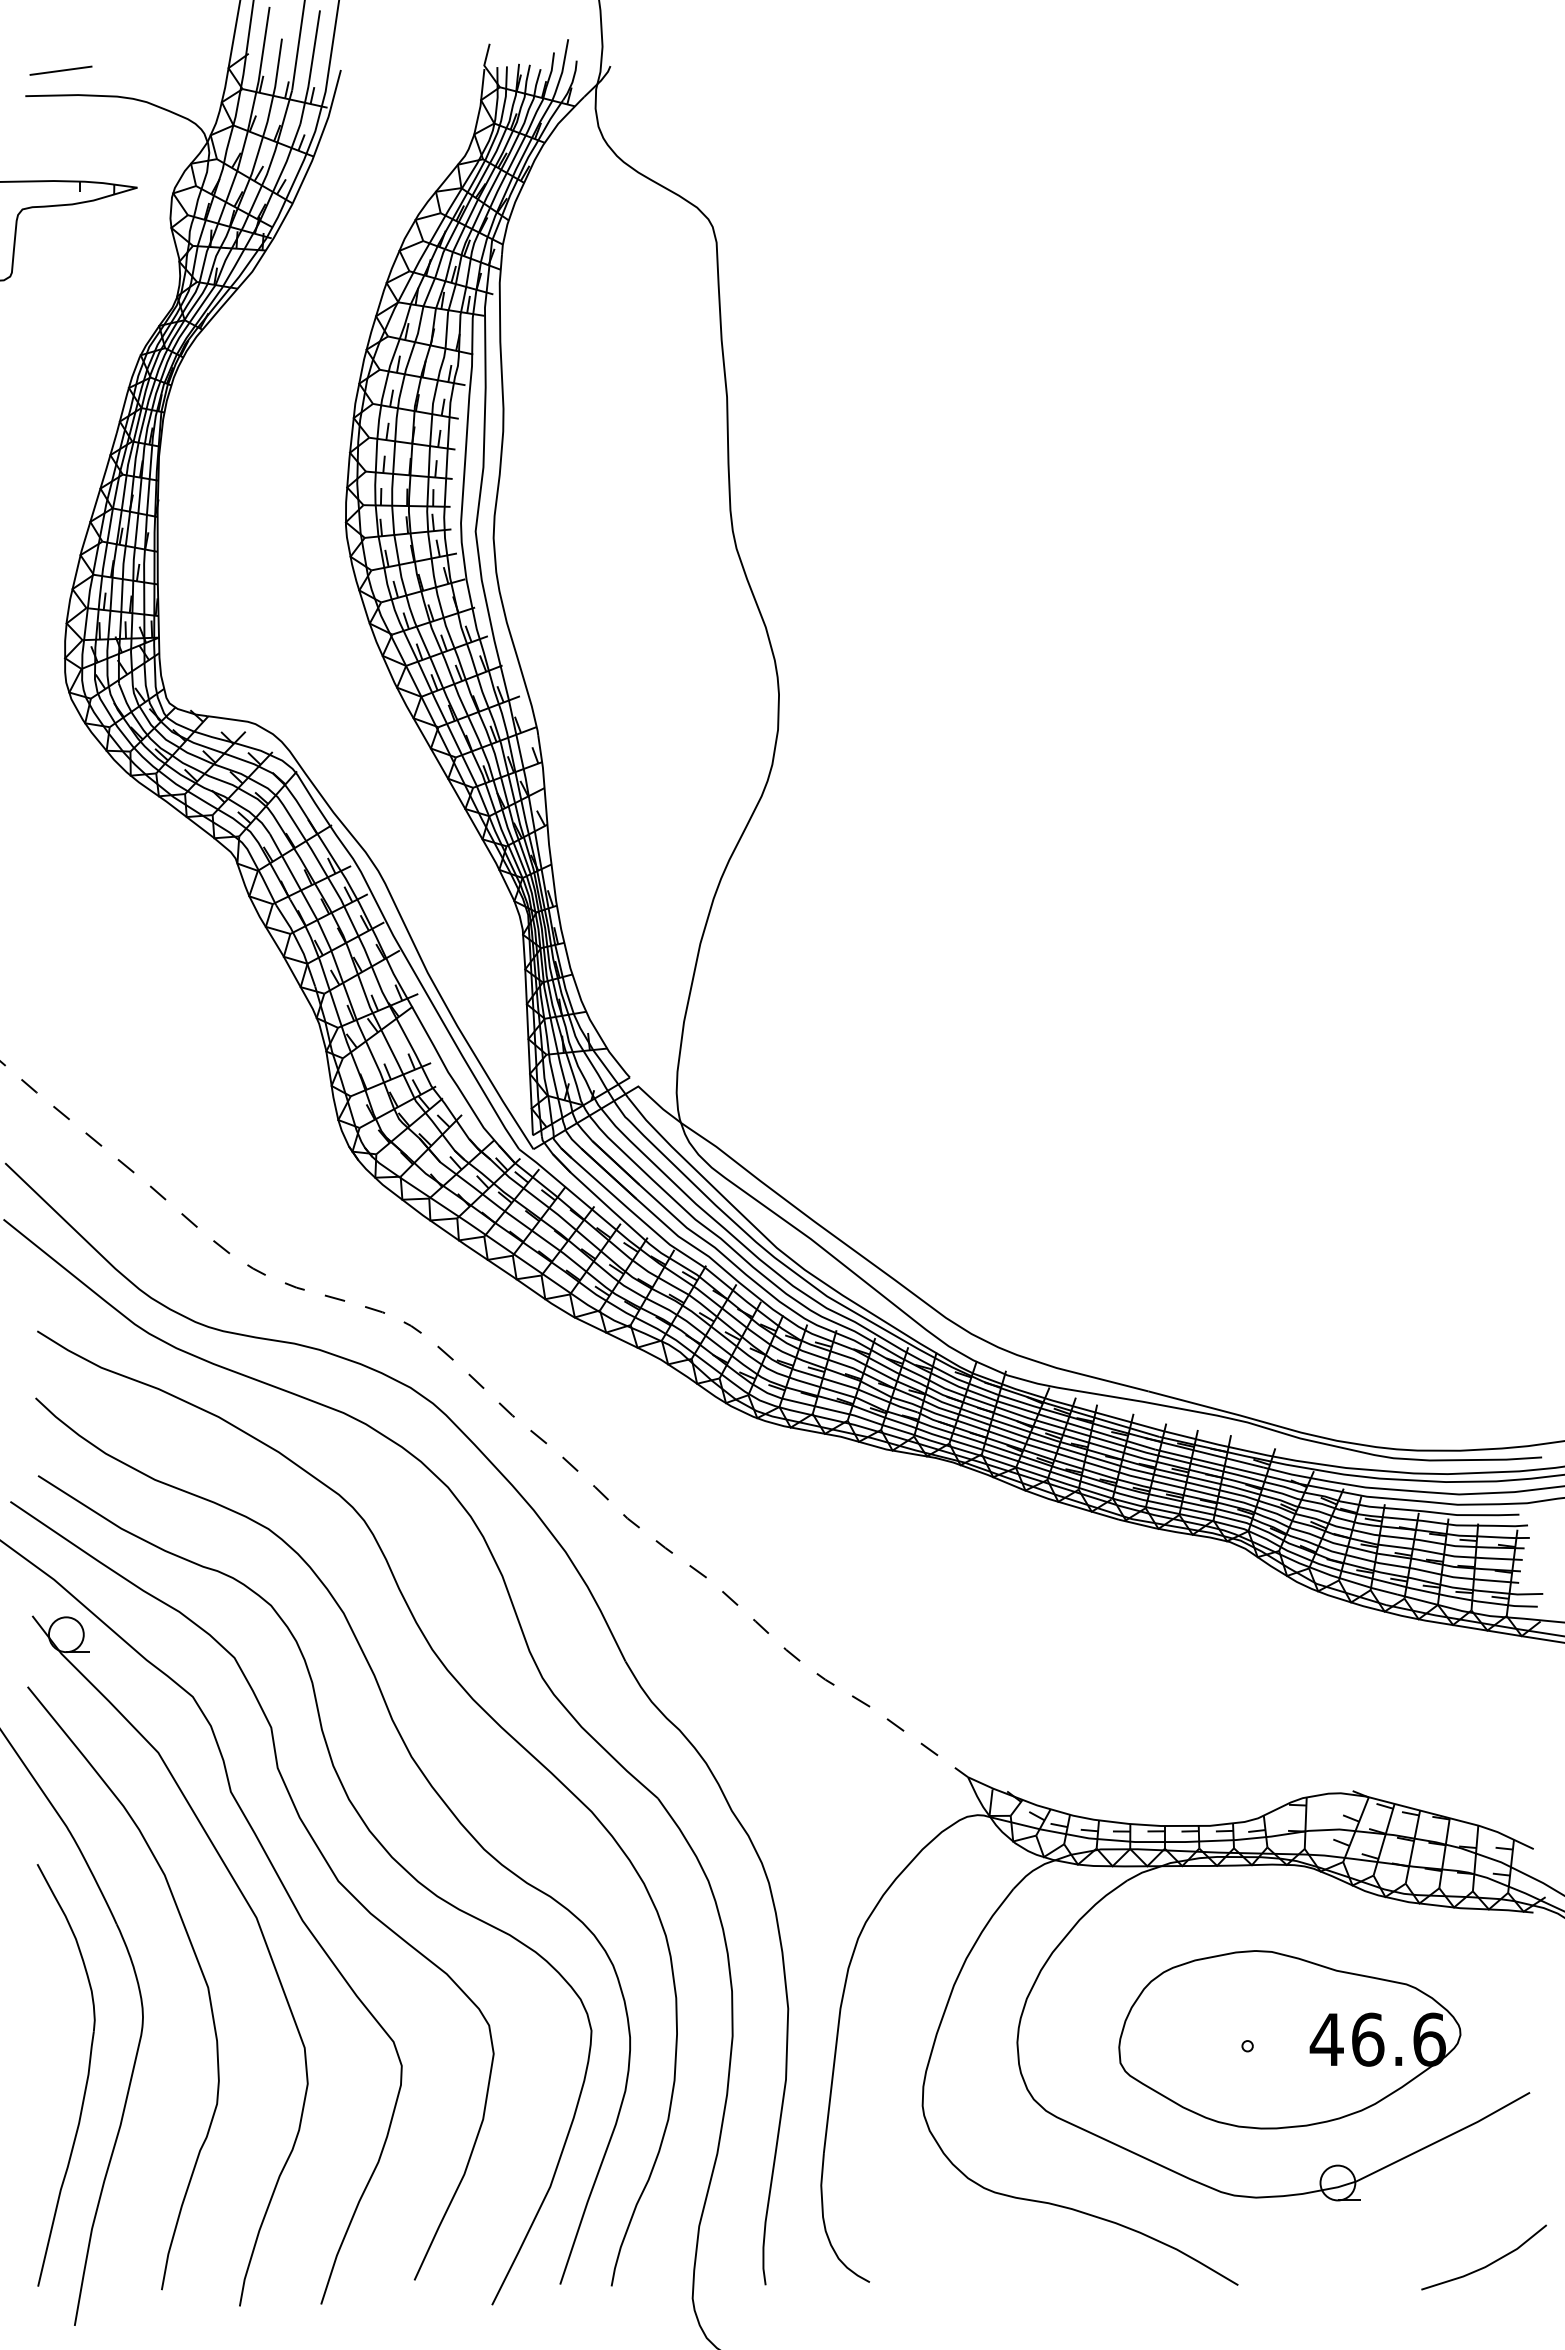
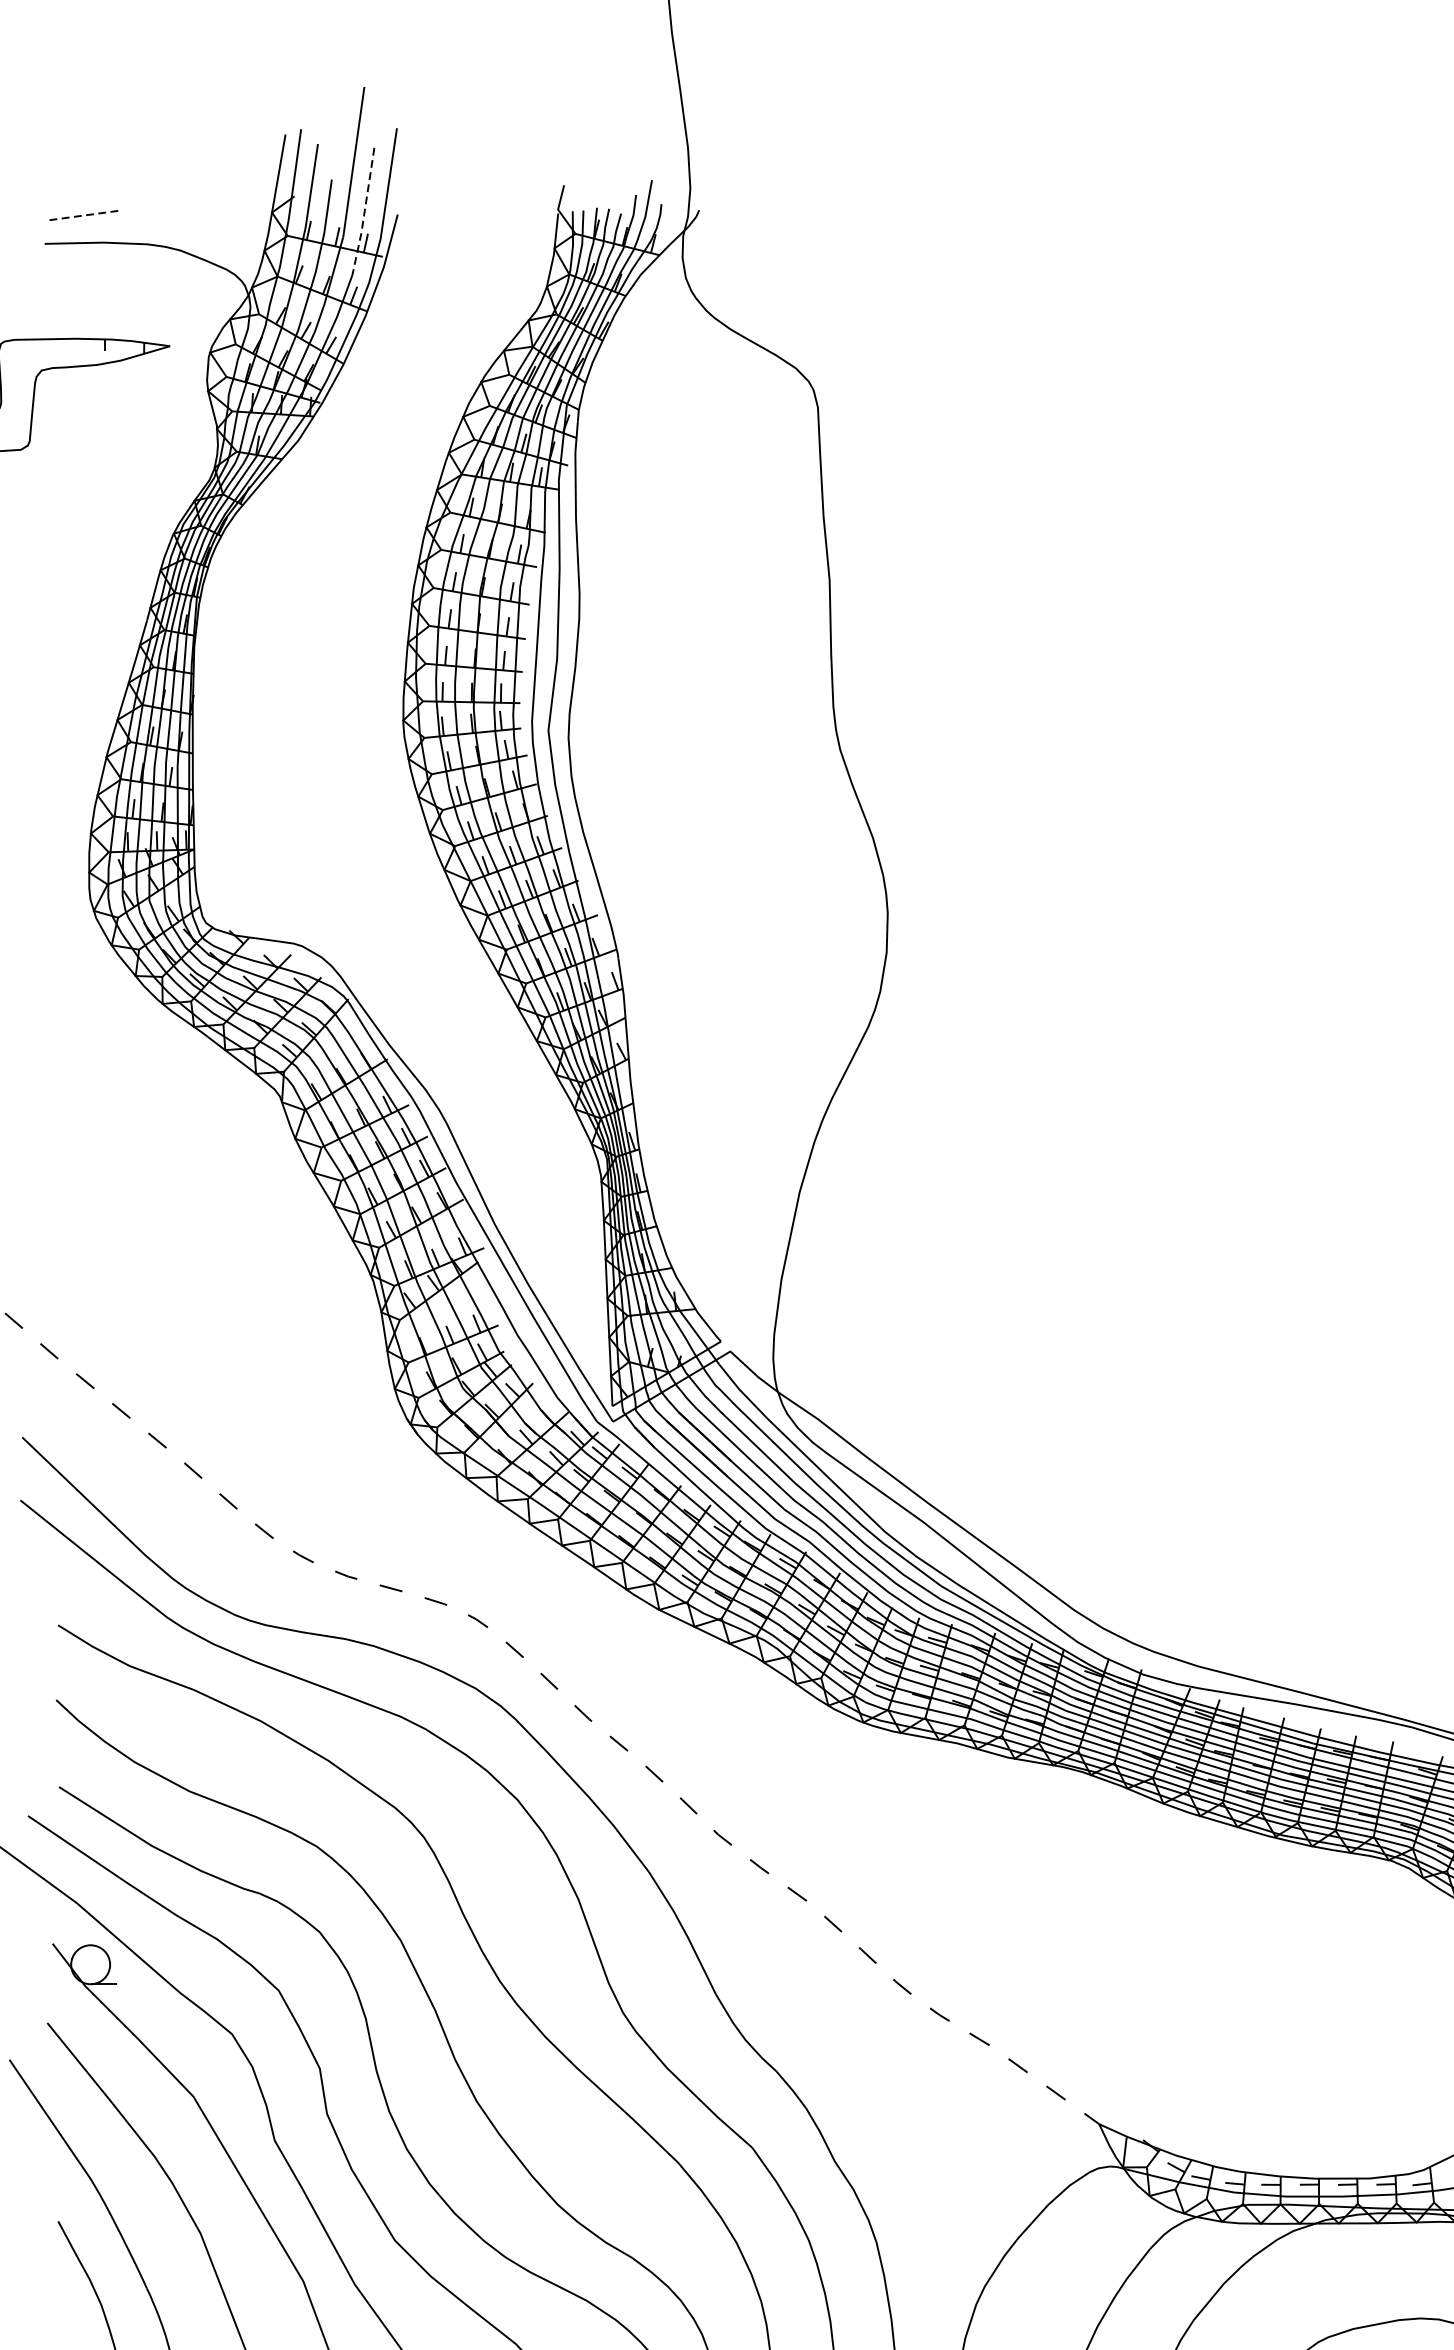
line: (311, 68) -> (364, 212), solid -> dashed
line: (61, 70) -> (85, 215), solid -> dashed

